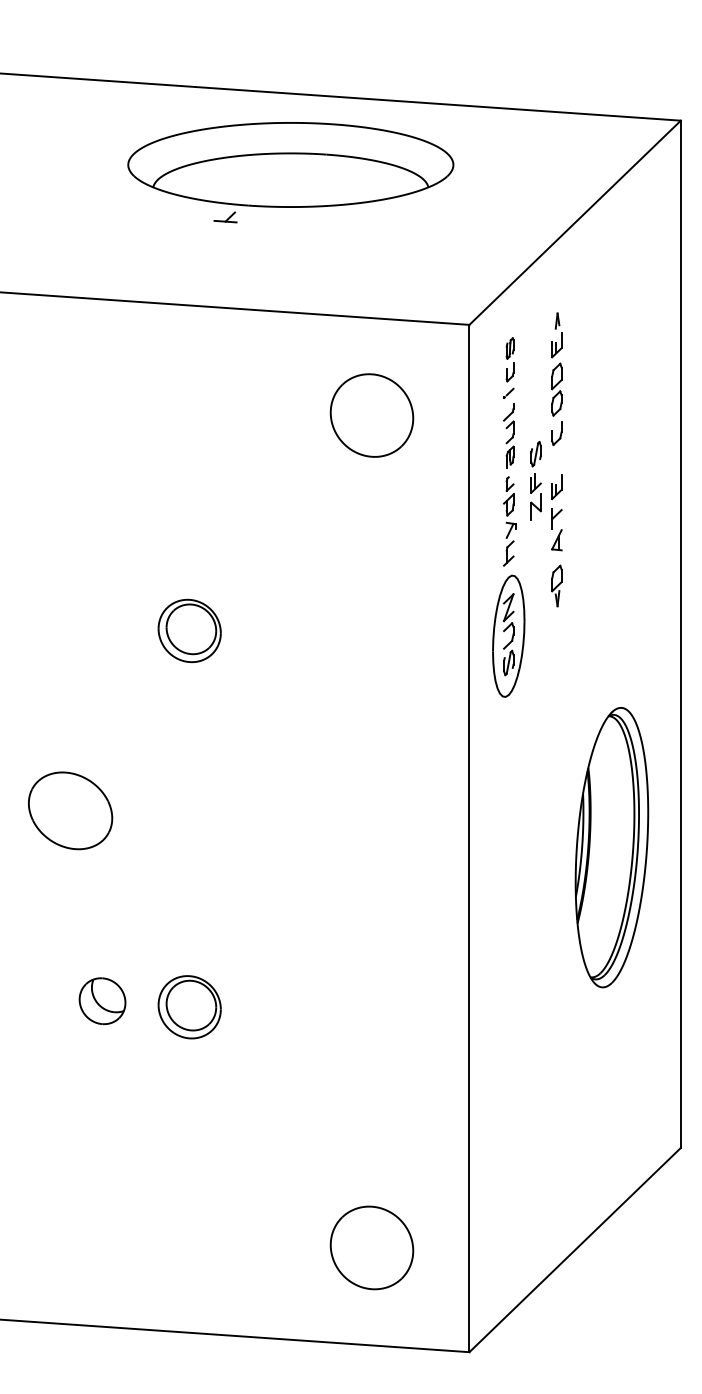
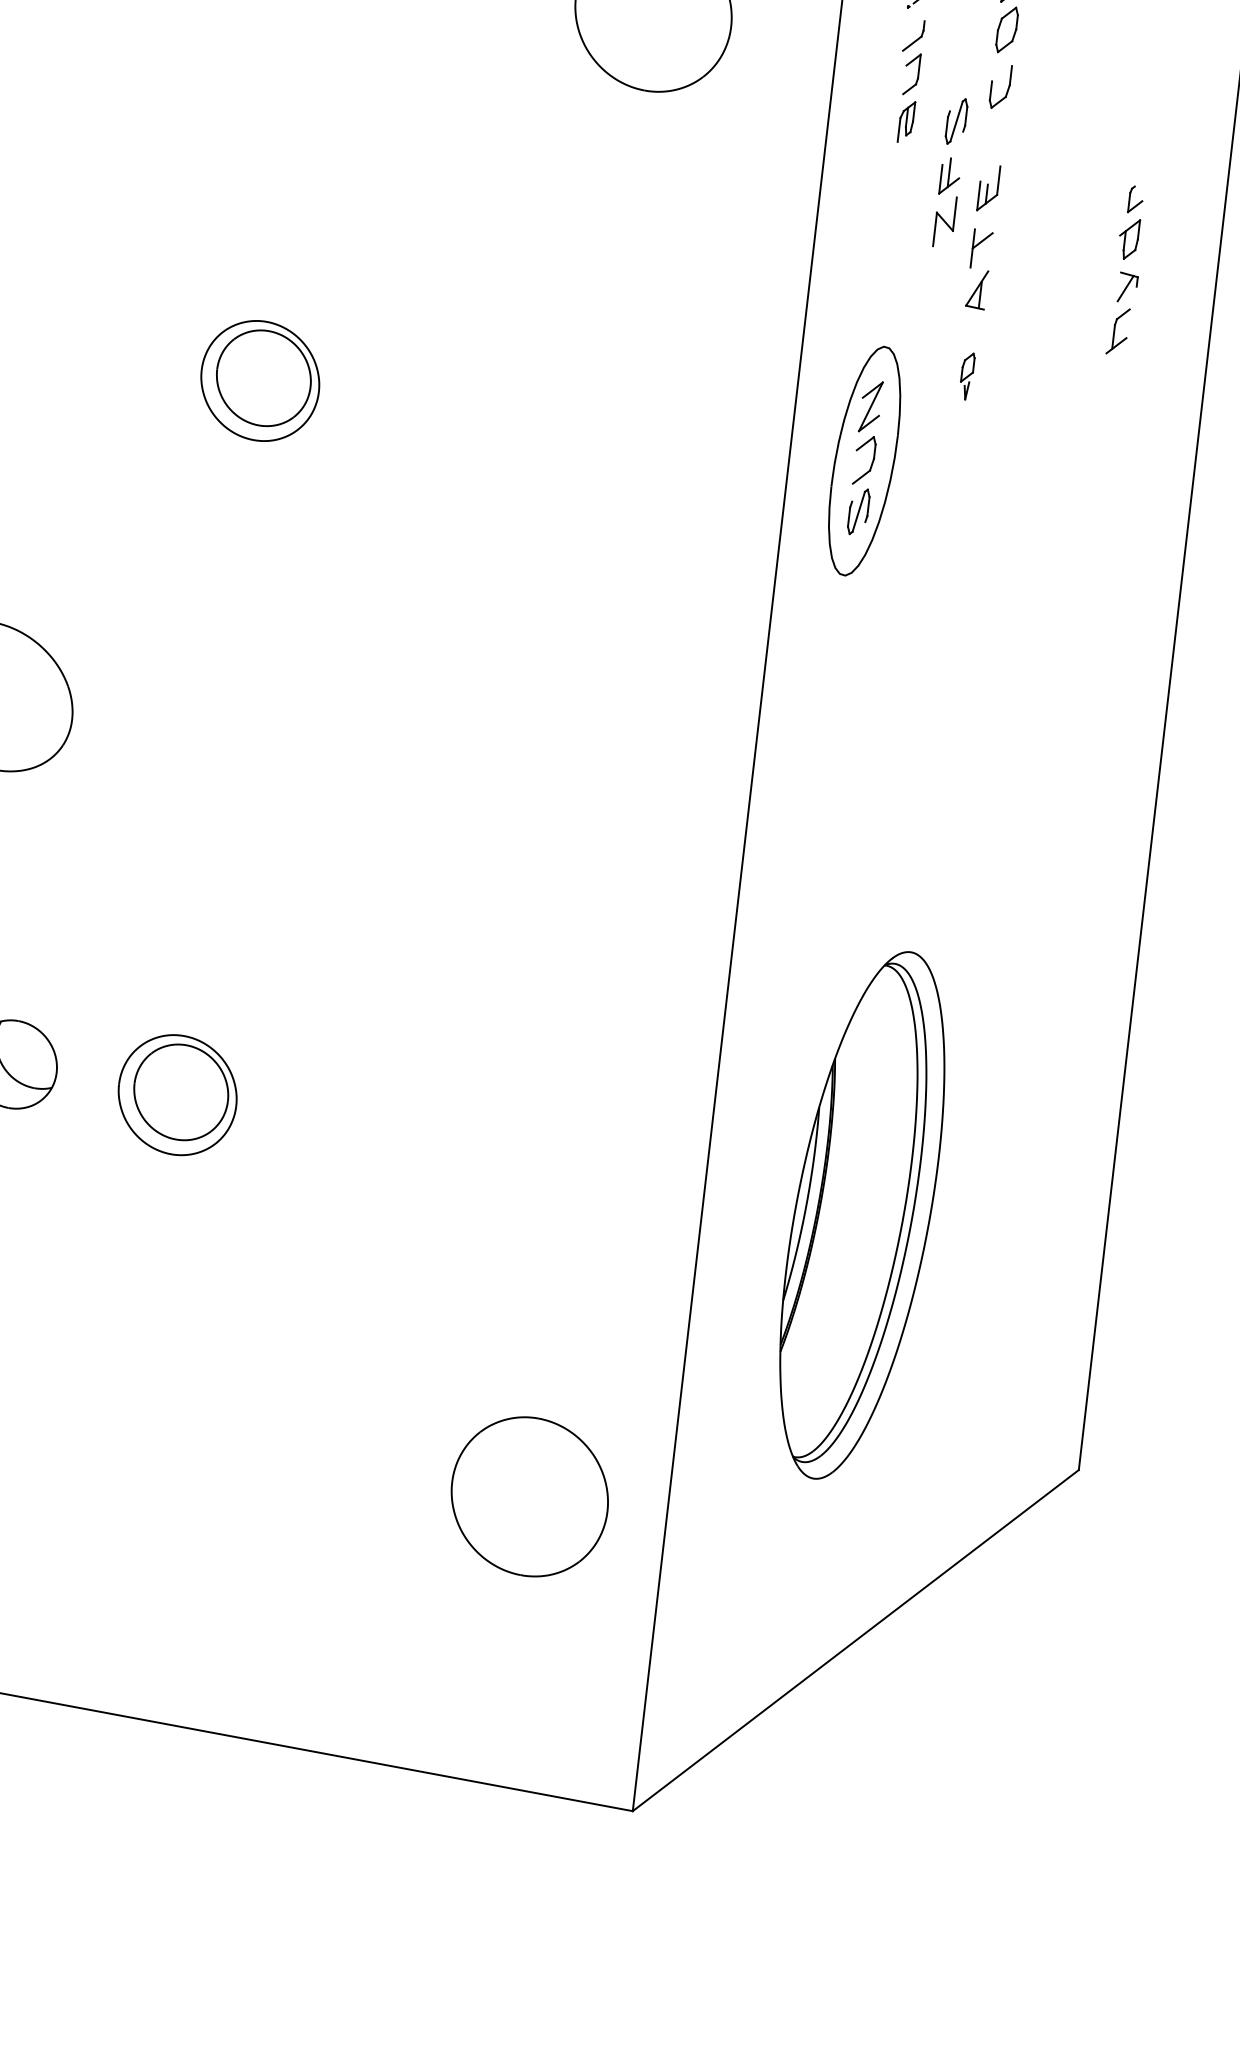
part: (509, 521) -> (1126, 270), moved
part: (556, 585) -> (966, 375), size x0.6
part: (611, 847) -> (861, 1215), moved
part: (371, 1247) -> (528, 1495), moved

